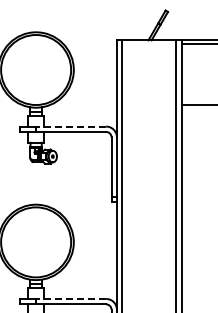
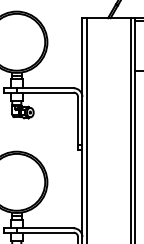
line: (70, 126) -> (44, 88), dashed -> solid
line: (70, 298) -> (44, 227), dashed -> solid

